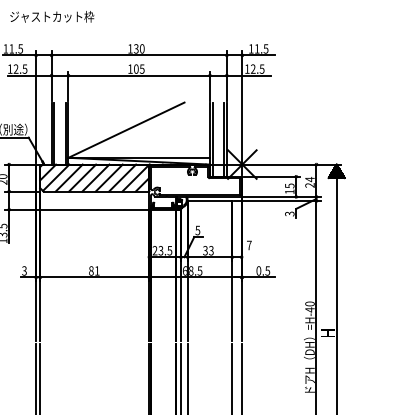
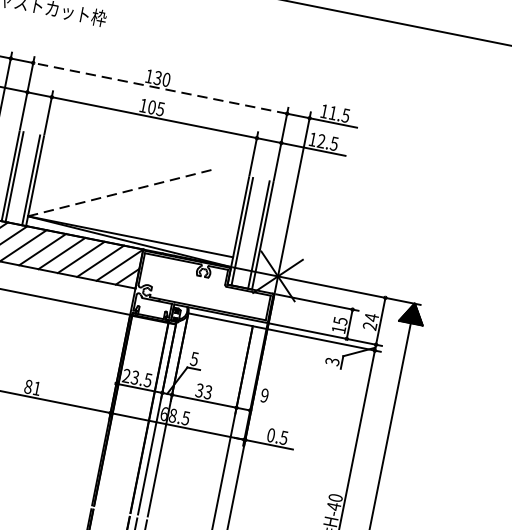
line: (139, 55) -> (160, 88), solid -> dashed
line: (126, 129) -> (120, 192), solid -> dashed
text: (249, 245) -> (264, 395), 7 -> 9

